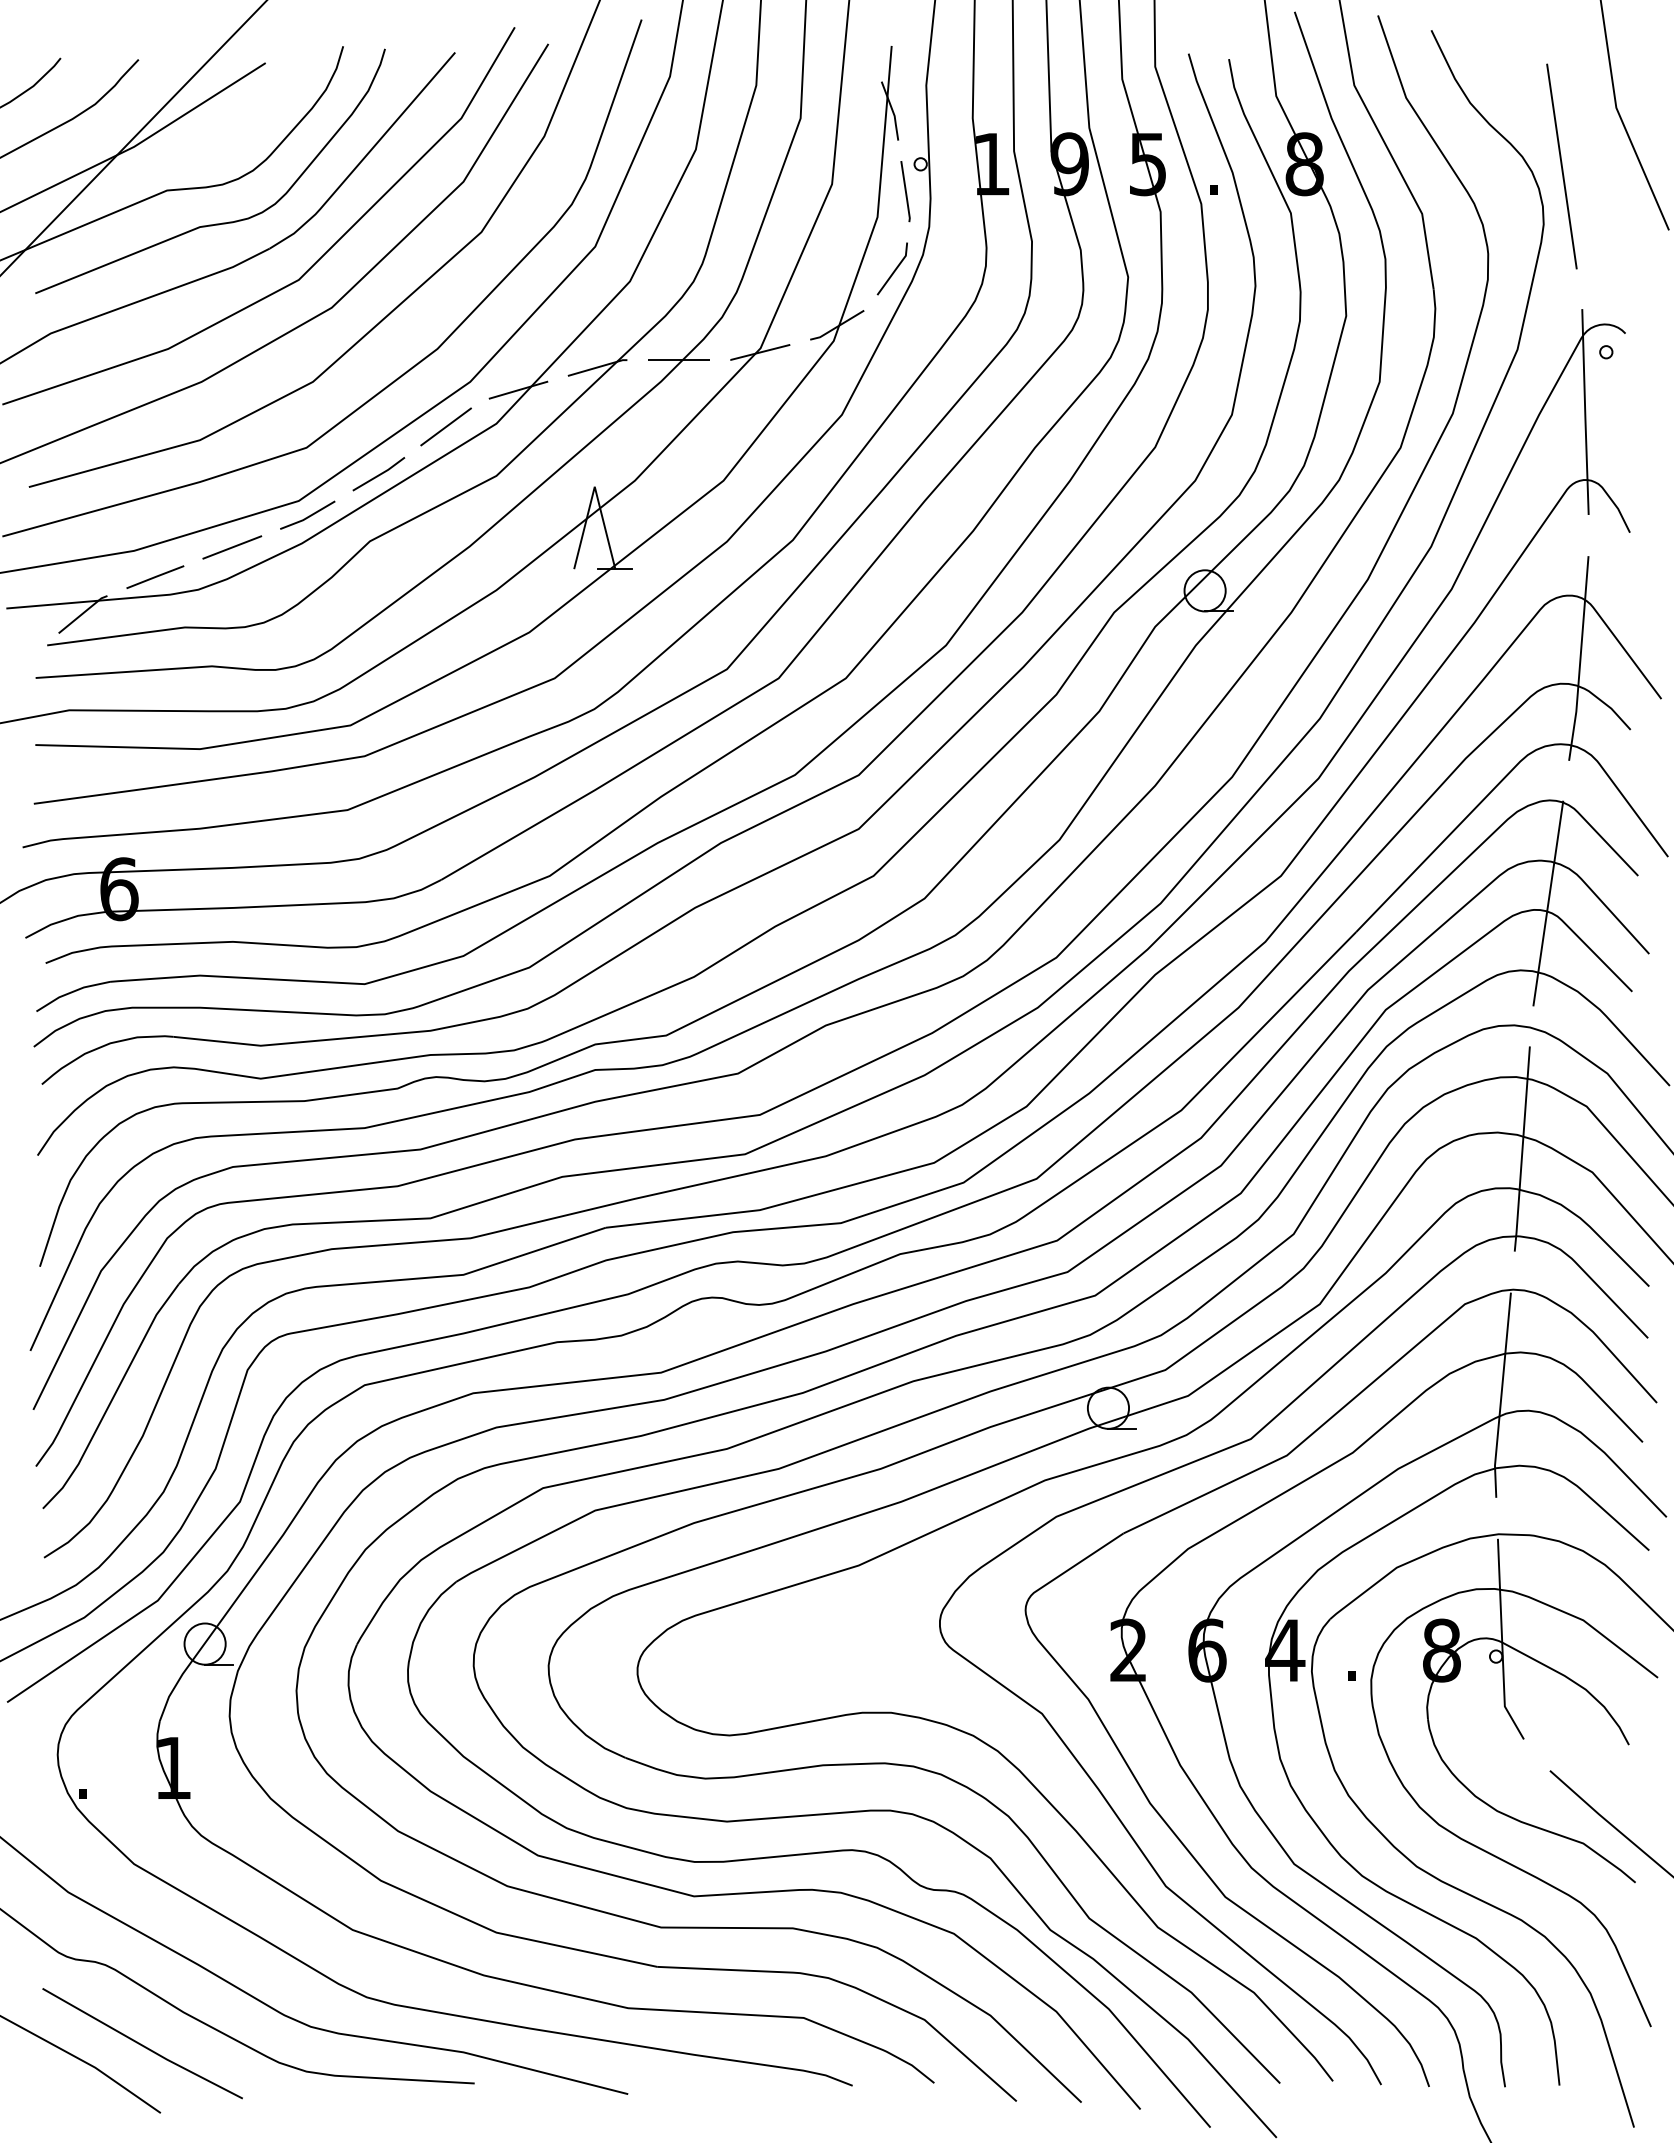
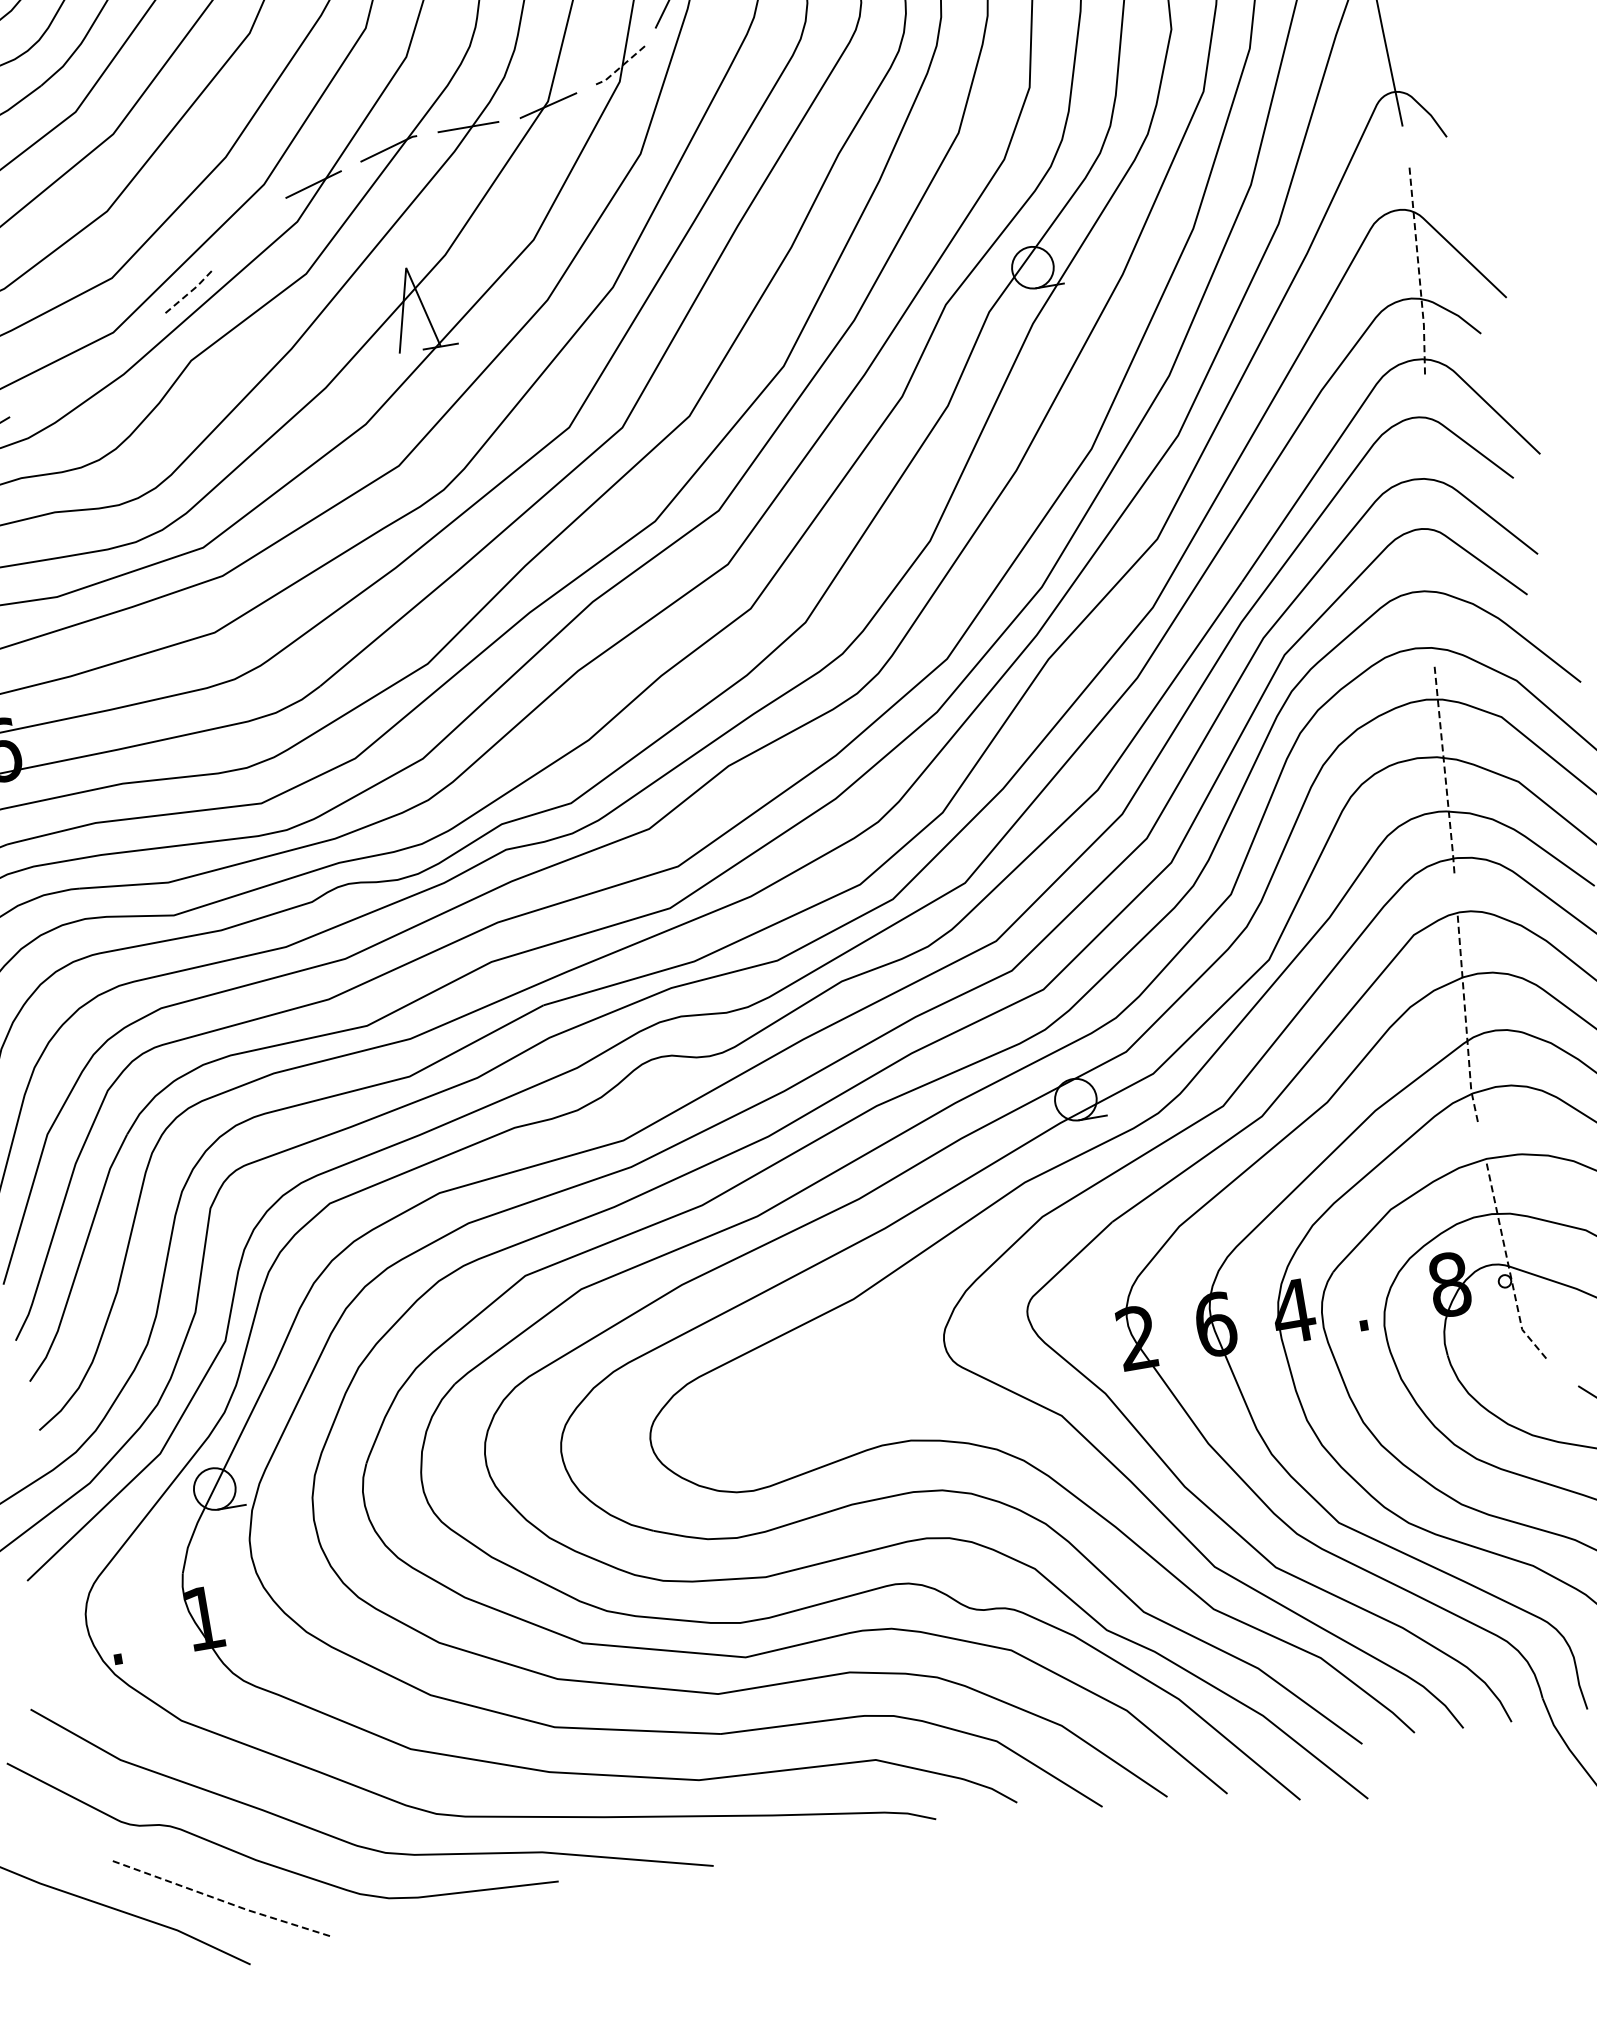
line: (837, 327) -> (621, 67), solid -> dashed
line: (445, 426) -> (246, 233), removed
line: (379, 474) -> (189, 292), solid -> dashed
line: (307, 516) -> (124, 346), removed
line: (232, 547) -> (55, 390), removed
line: (1580, 659) -> (1419, 272), solid -> dashed
line: (1548, 903) -> (1428, 521), removed
line: (1522, 1149) -> (1444, 770), solid -> dashed
line: (1501, 1396) -> (1466, 1020), solid -> dashed
line: (1502, 1642) -> (1508, 1266), solid -> dashed
line: (142, 2045) -> (220, 1900), solid -> dashed

